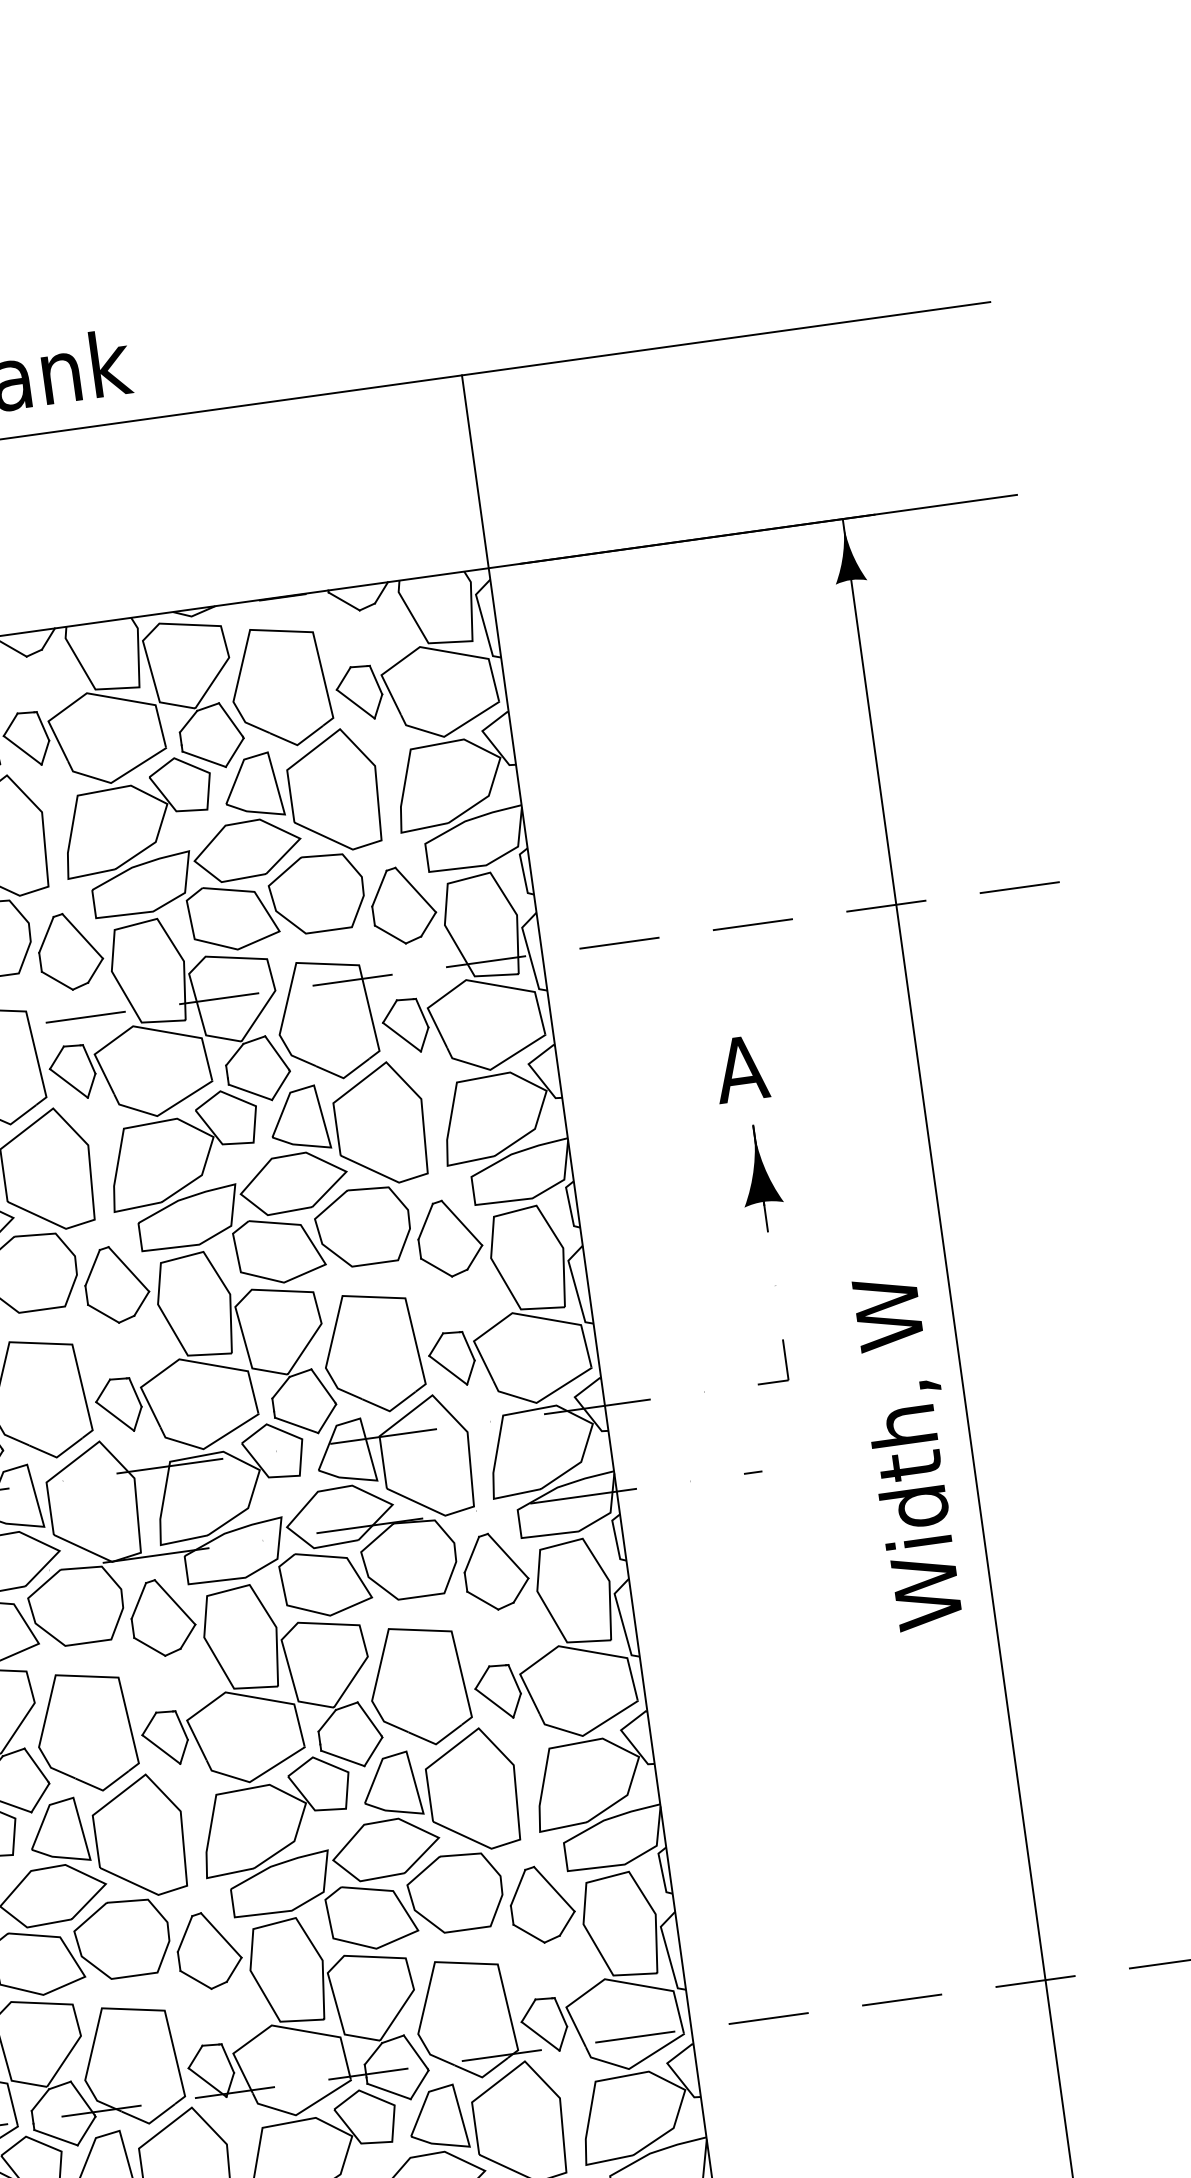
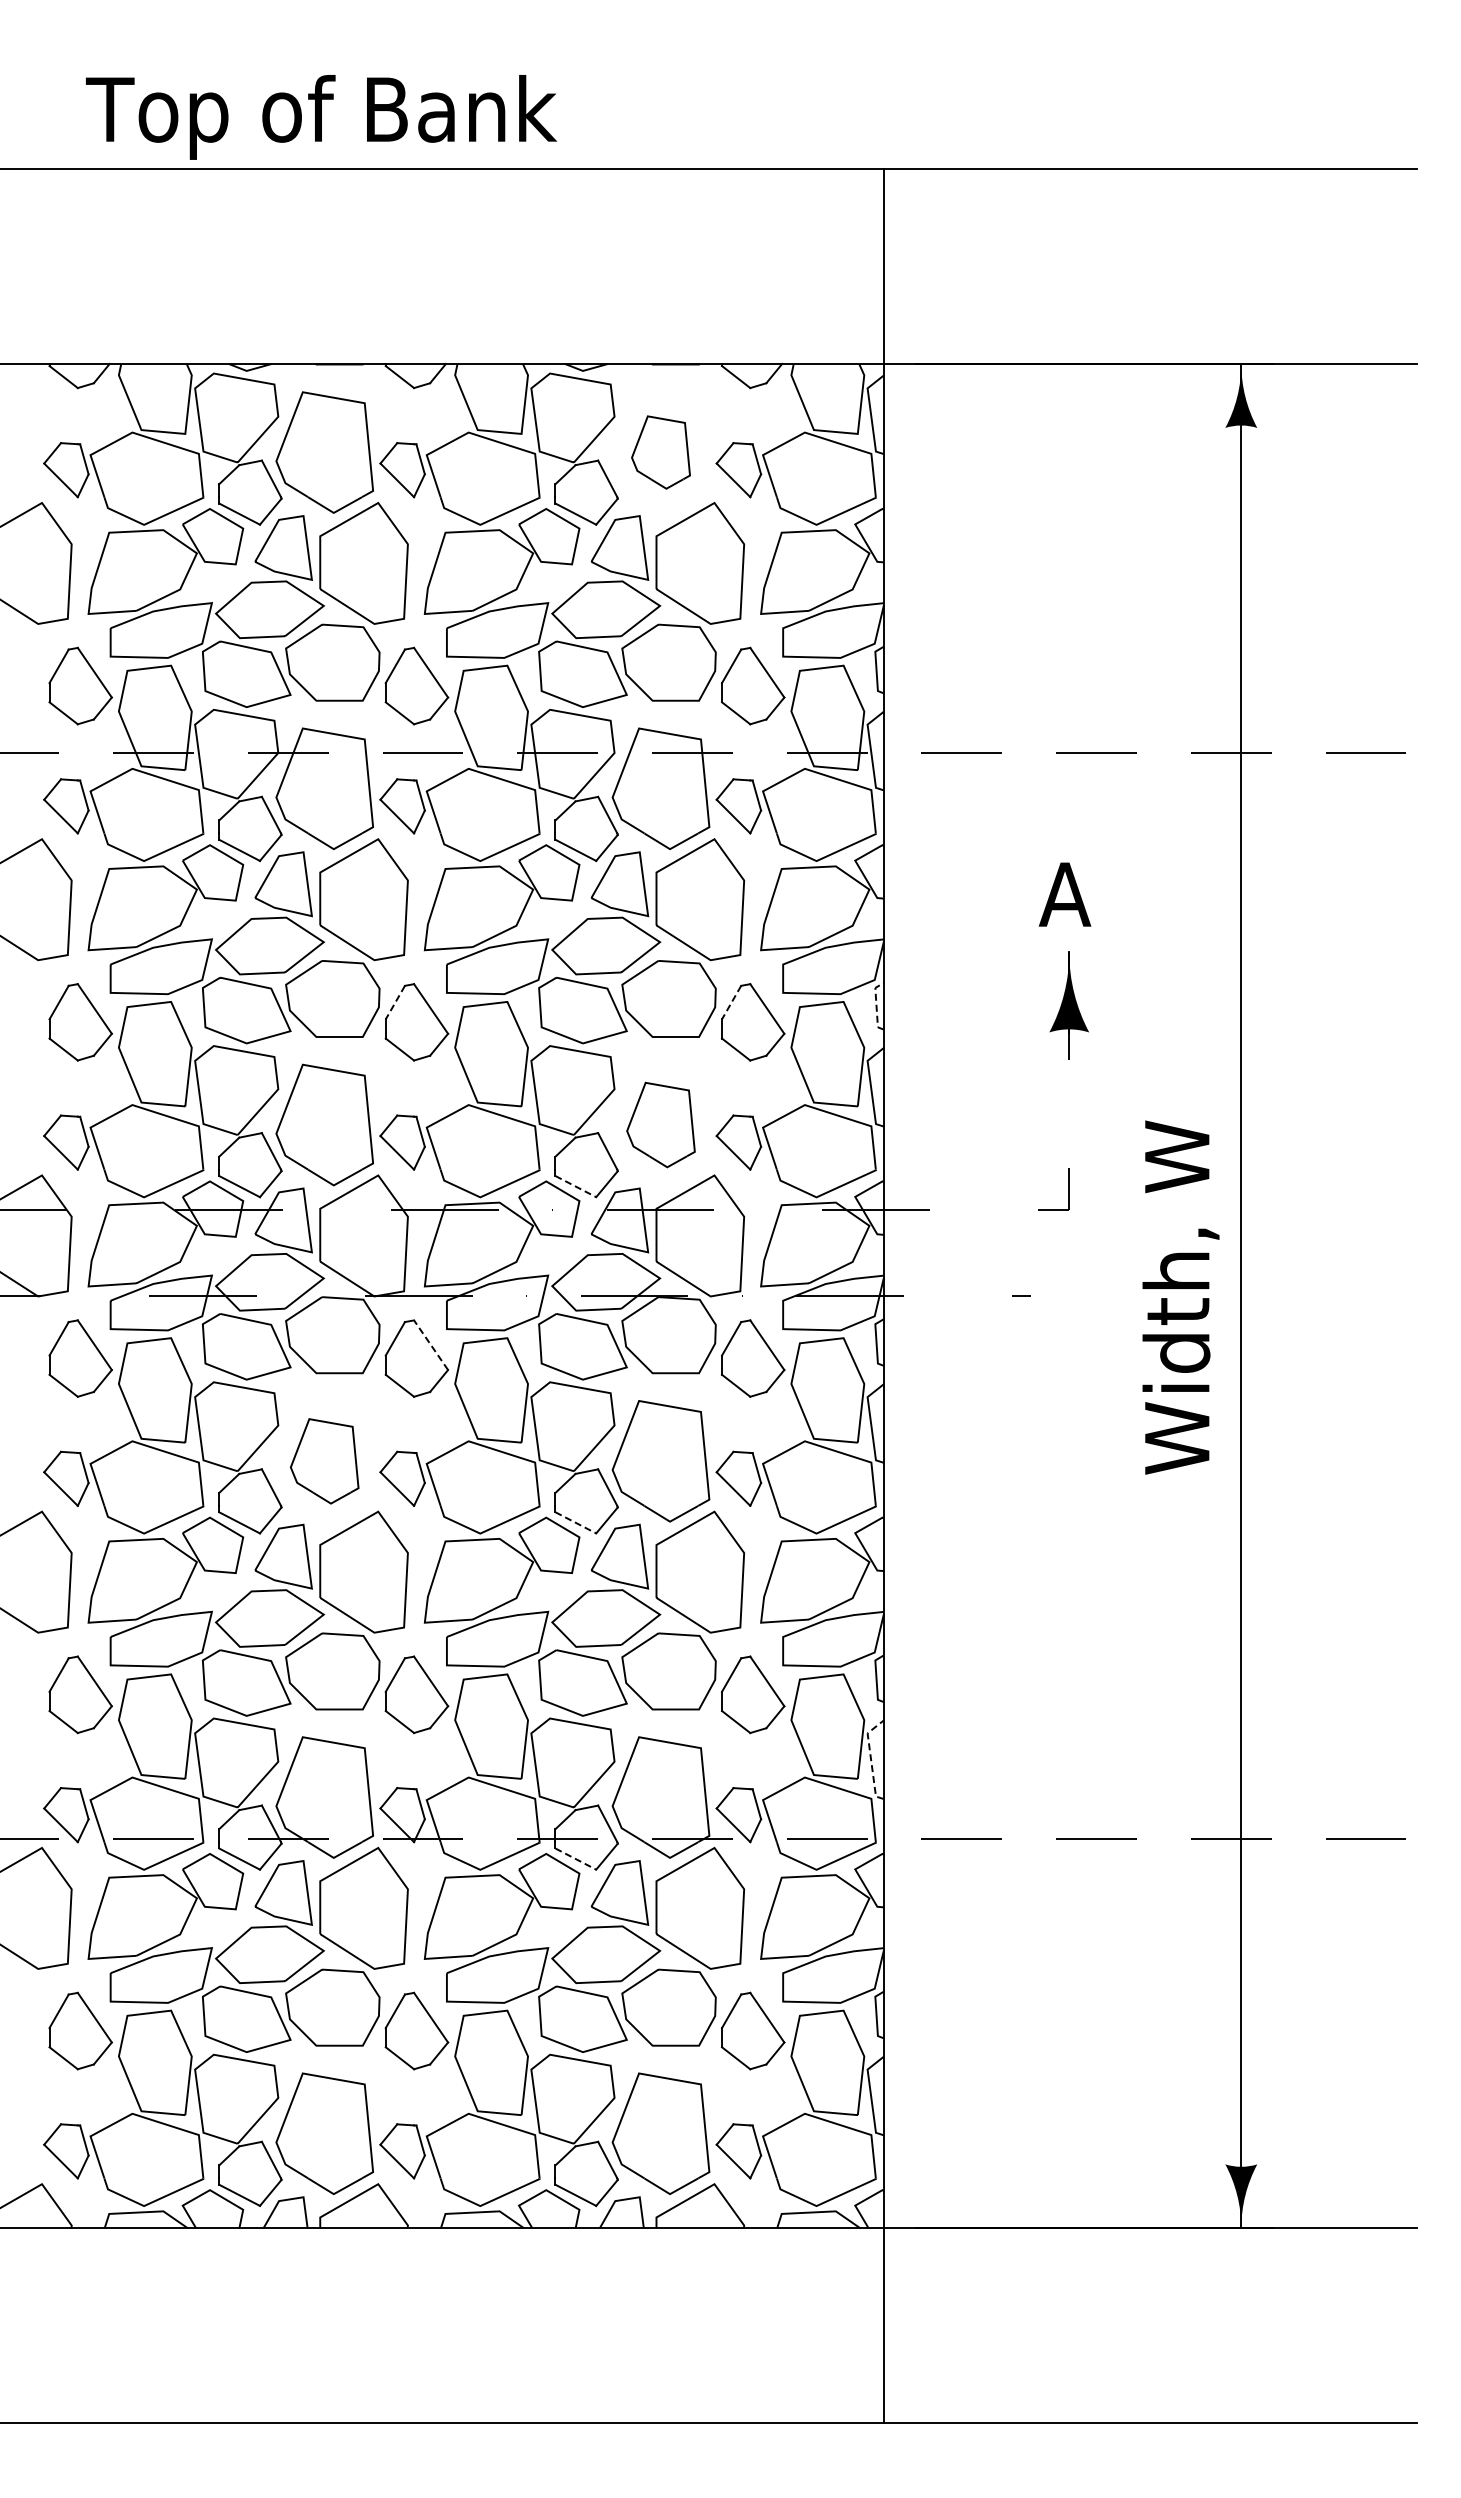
part: (279, 686) -> (660, 452), size x0.6
line: (569, 1204) -> (876, 1005), solid -> dashed
line: (425, 1222) -> (731, 1003), solid -> dashed
line: (92, 1268) -> (395, 1003), solid -> dashed
part: (372, 1352) -> (660, 1124), size x0.7
line: (296, 1425) -> (575, 1186), solid -> dashed
line: (174, 1601) -> (430, 1344), solid -> dashed
part: (85, 1732) -> (324, 1461), size x0.7
line: (342, 1758) -> (575, 1522), solid -> dashed
line: (668, 1952) -> (871, 1759), solid -> dashed
line: (388, 2091) -> (575, 1859), solid -> dashed

